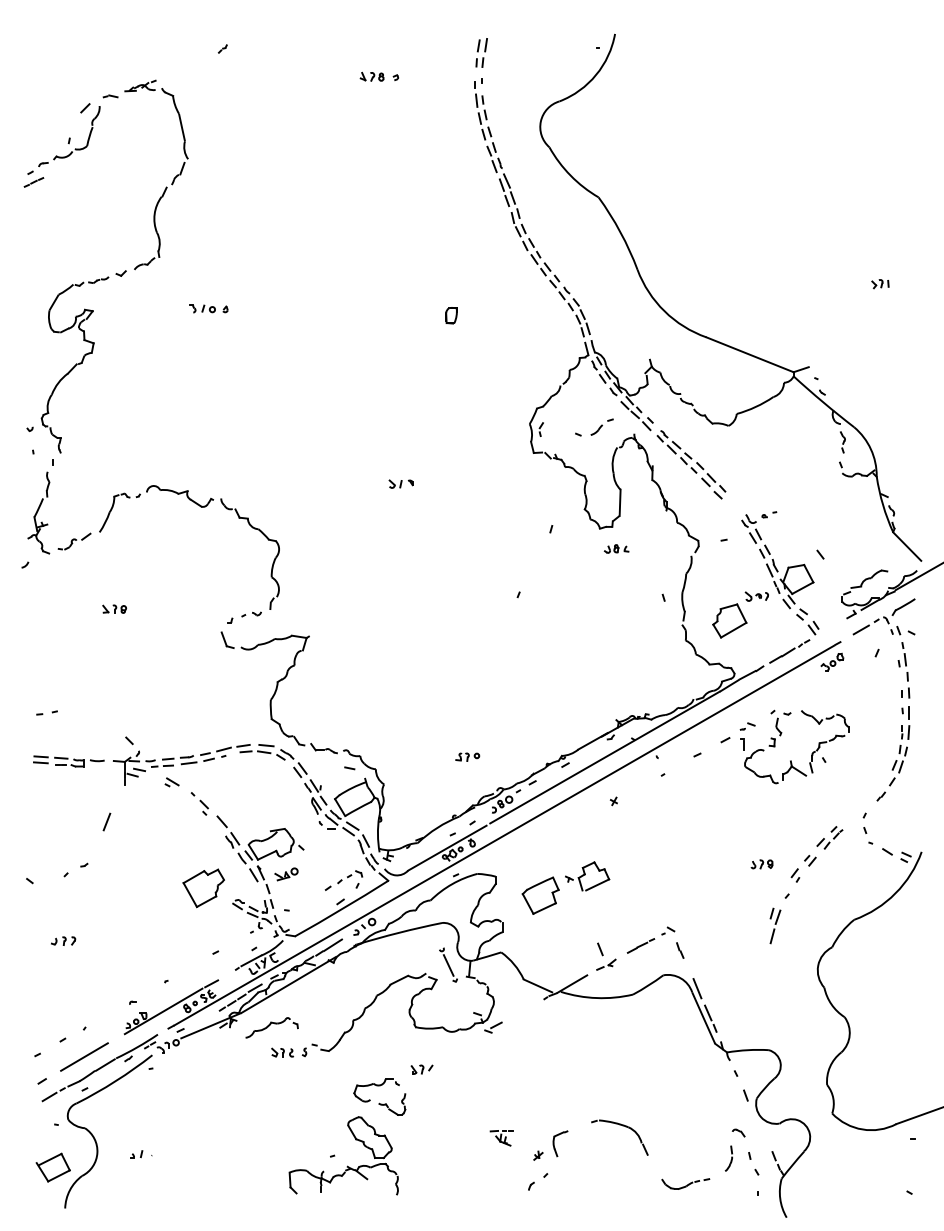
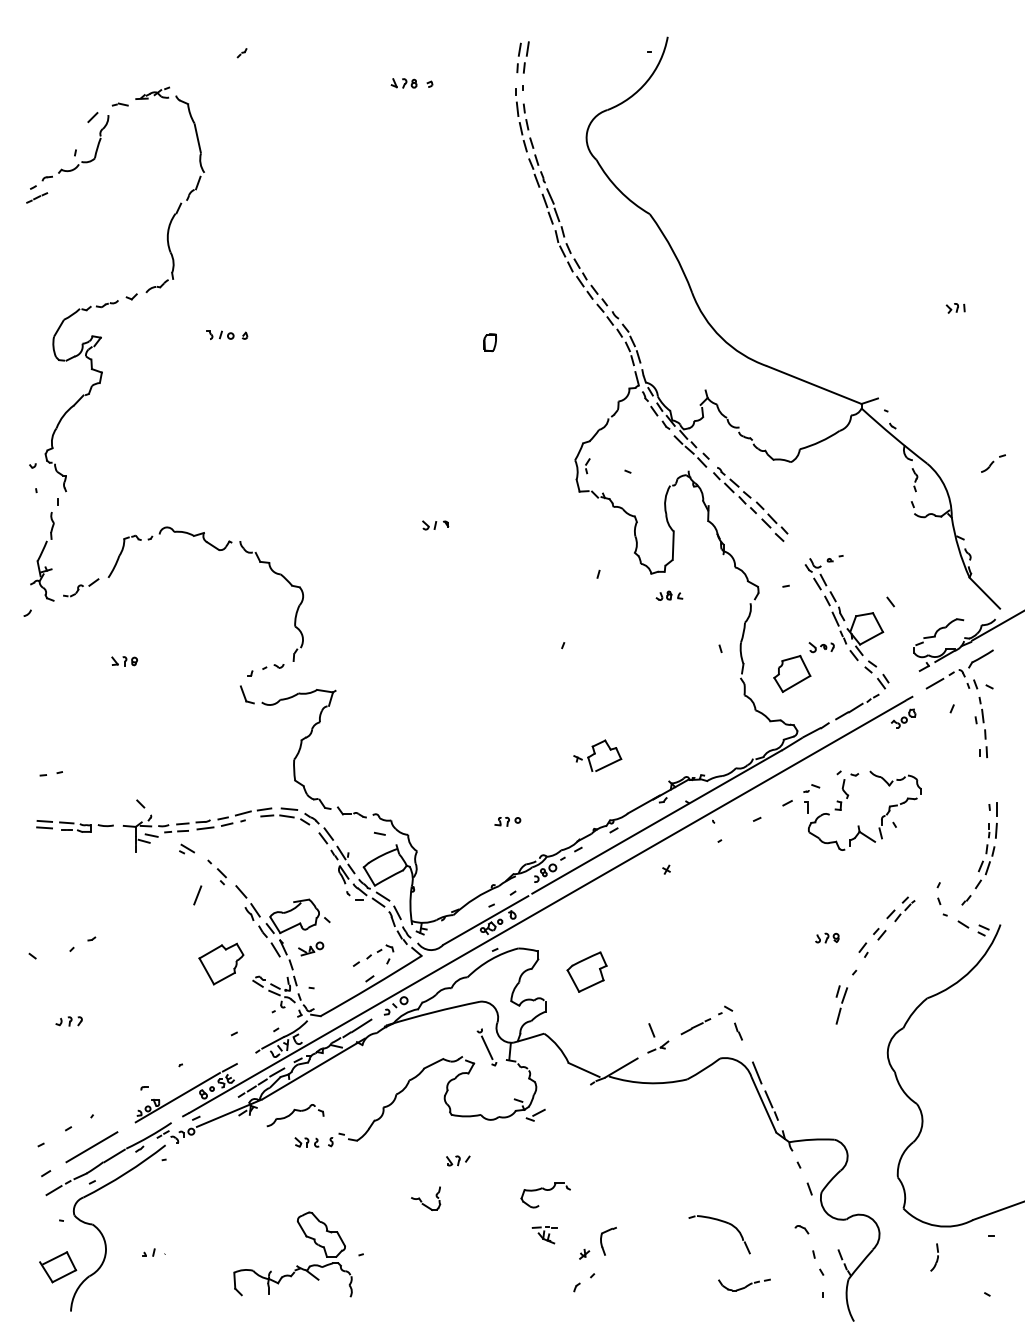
part: (601, 426) -> (992, 462), moved
part: (893, 753) -> (979, 853), moved
line: (106, 821) -> (197, 894), moved
part: (587, 876) -> (597, 755), moved
part: (376, 1090) -> (545, 1195), moved
part: (622, 1126) -> (722, 1222), moved
part: (728, 1158) -> (934, 1257), moved
part: (347, 1165) -> (297, 1264), moved

